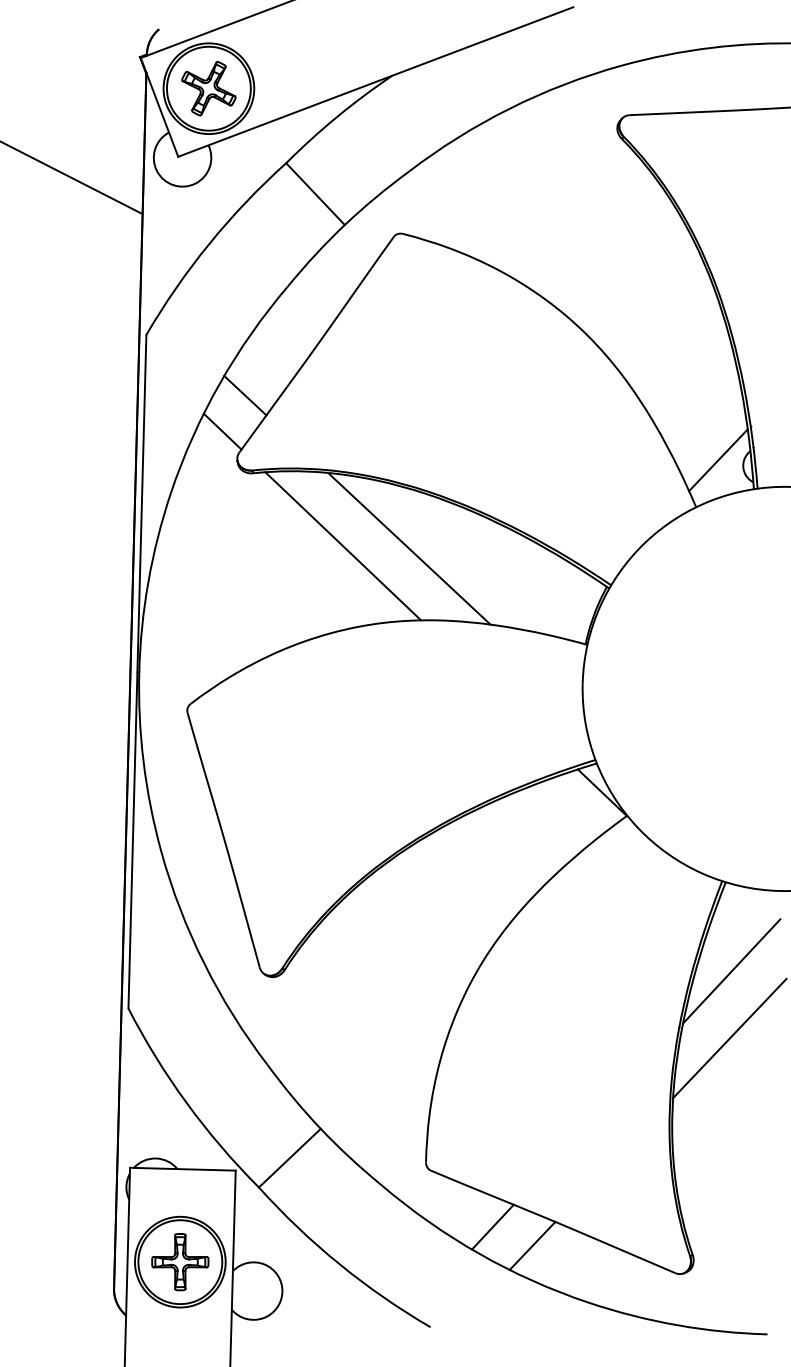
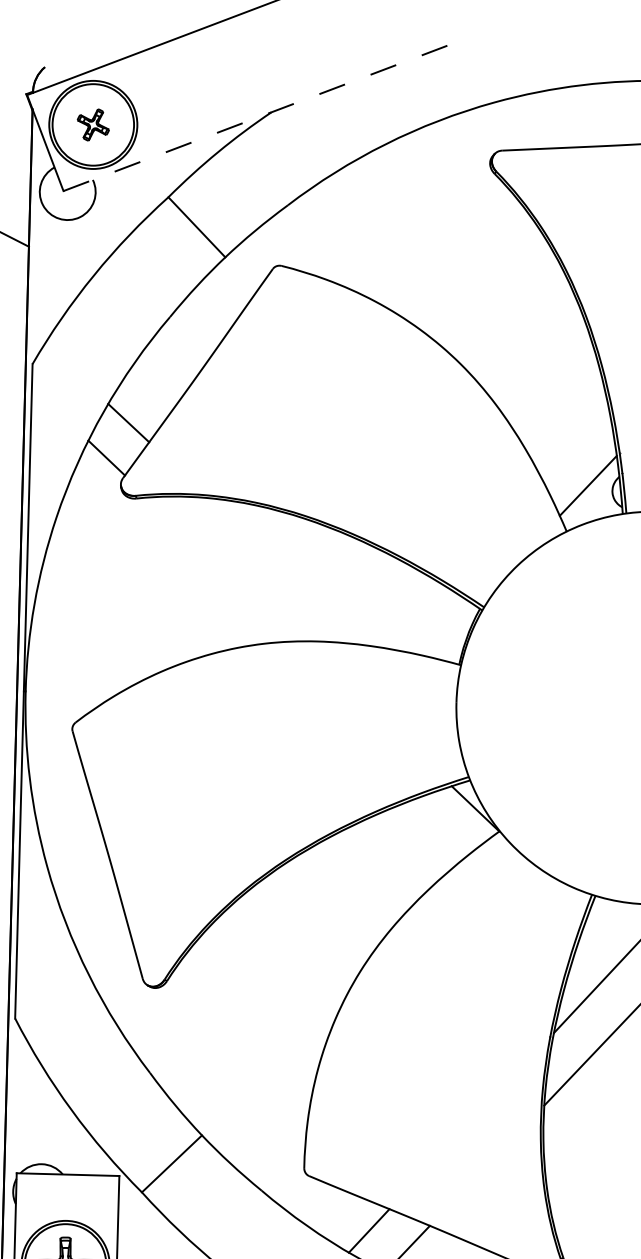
line: (376, 81) -> (256, 117), solid -> dashed
part: (208, 88) -> (92, 124), size x0.6
line: (343, 546) -> (224, 569), removed
line: (409, 548) -> (288, 571), removed

